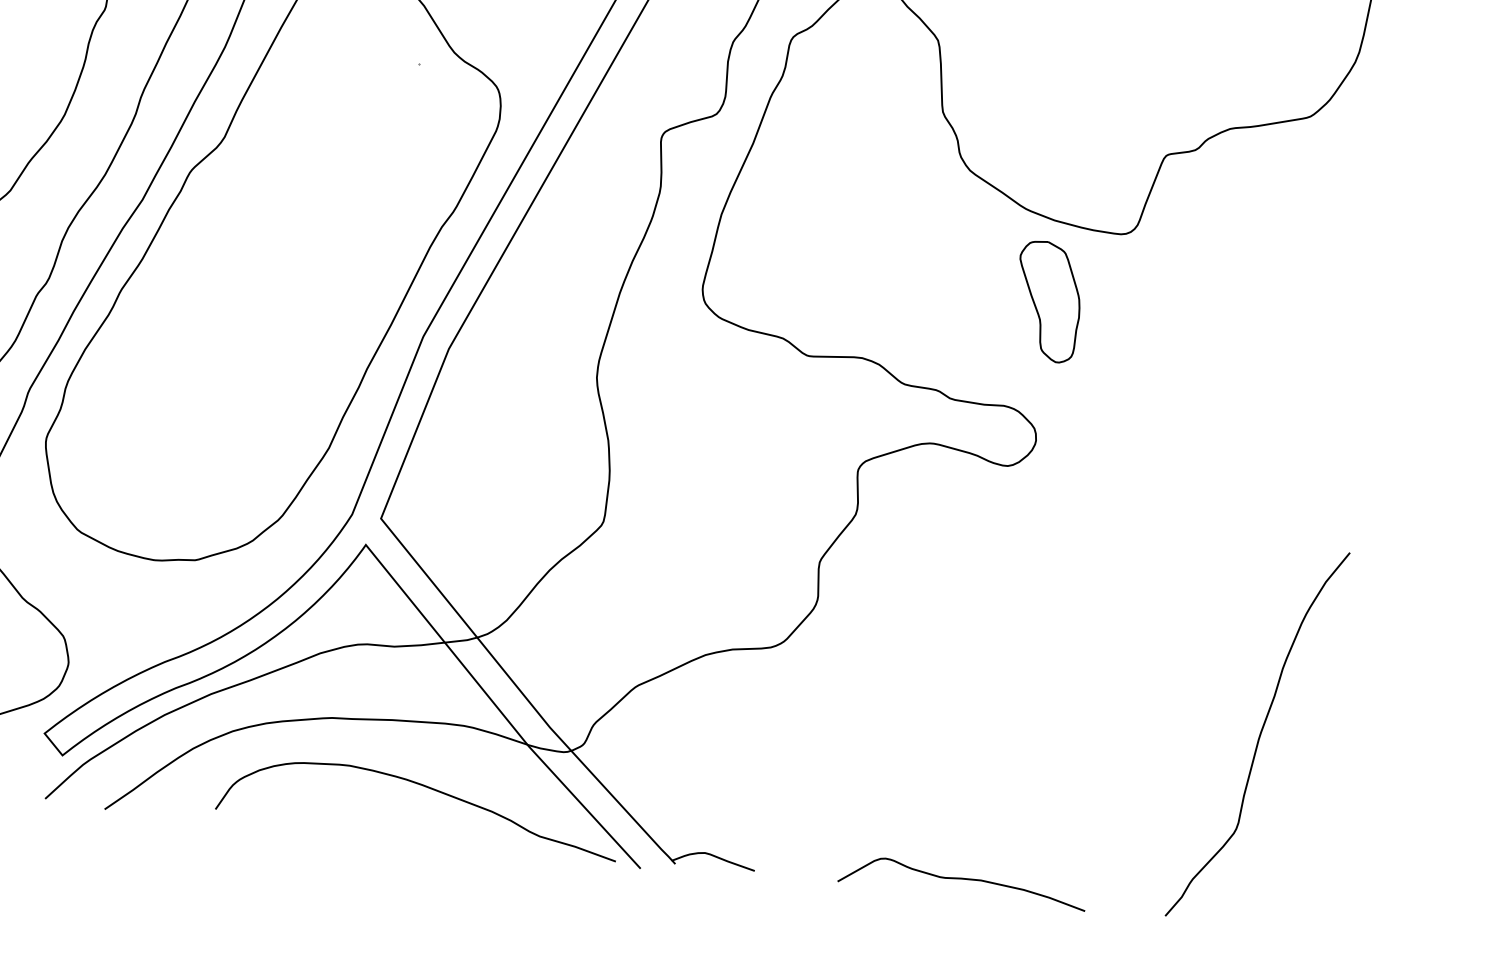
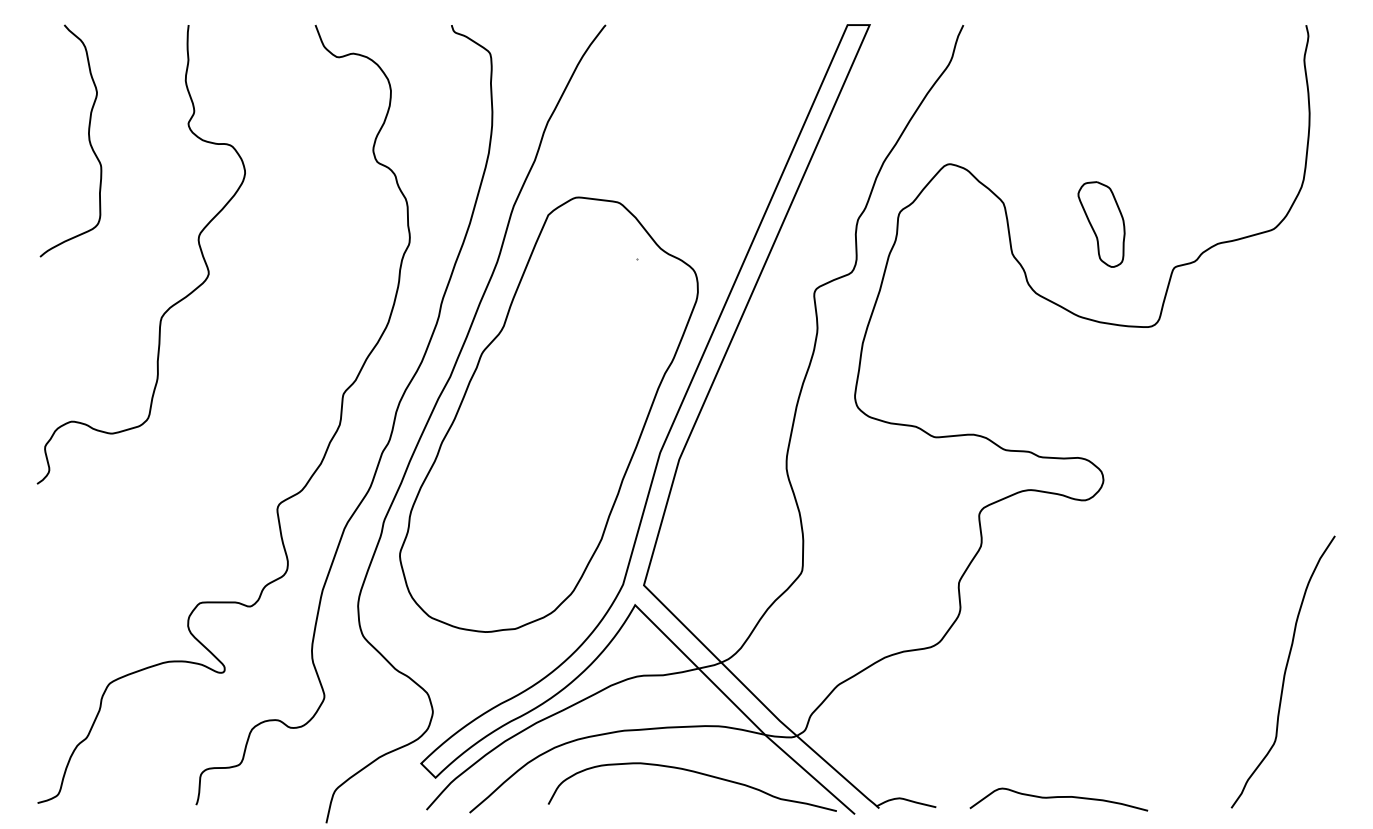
part: (1048, 301) -> (1101, 224), moved
curve: (962, 879) -> (1058, 797), moved

